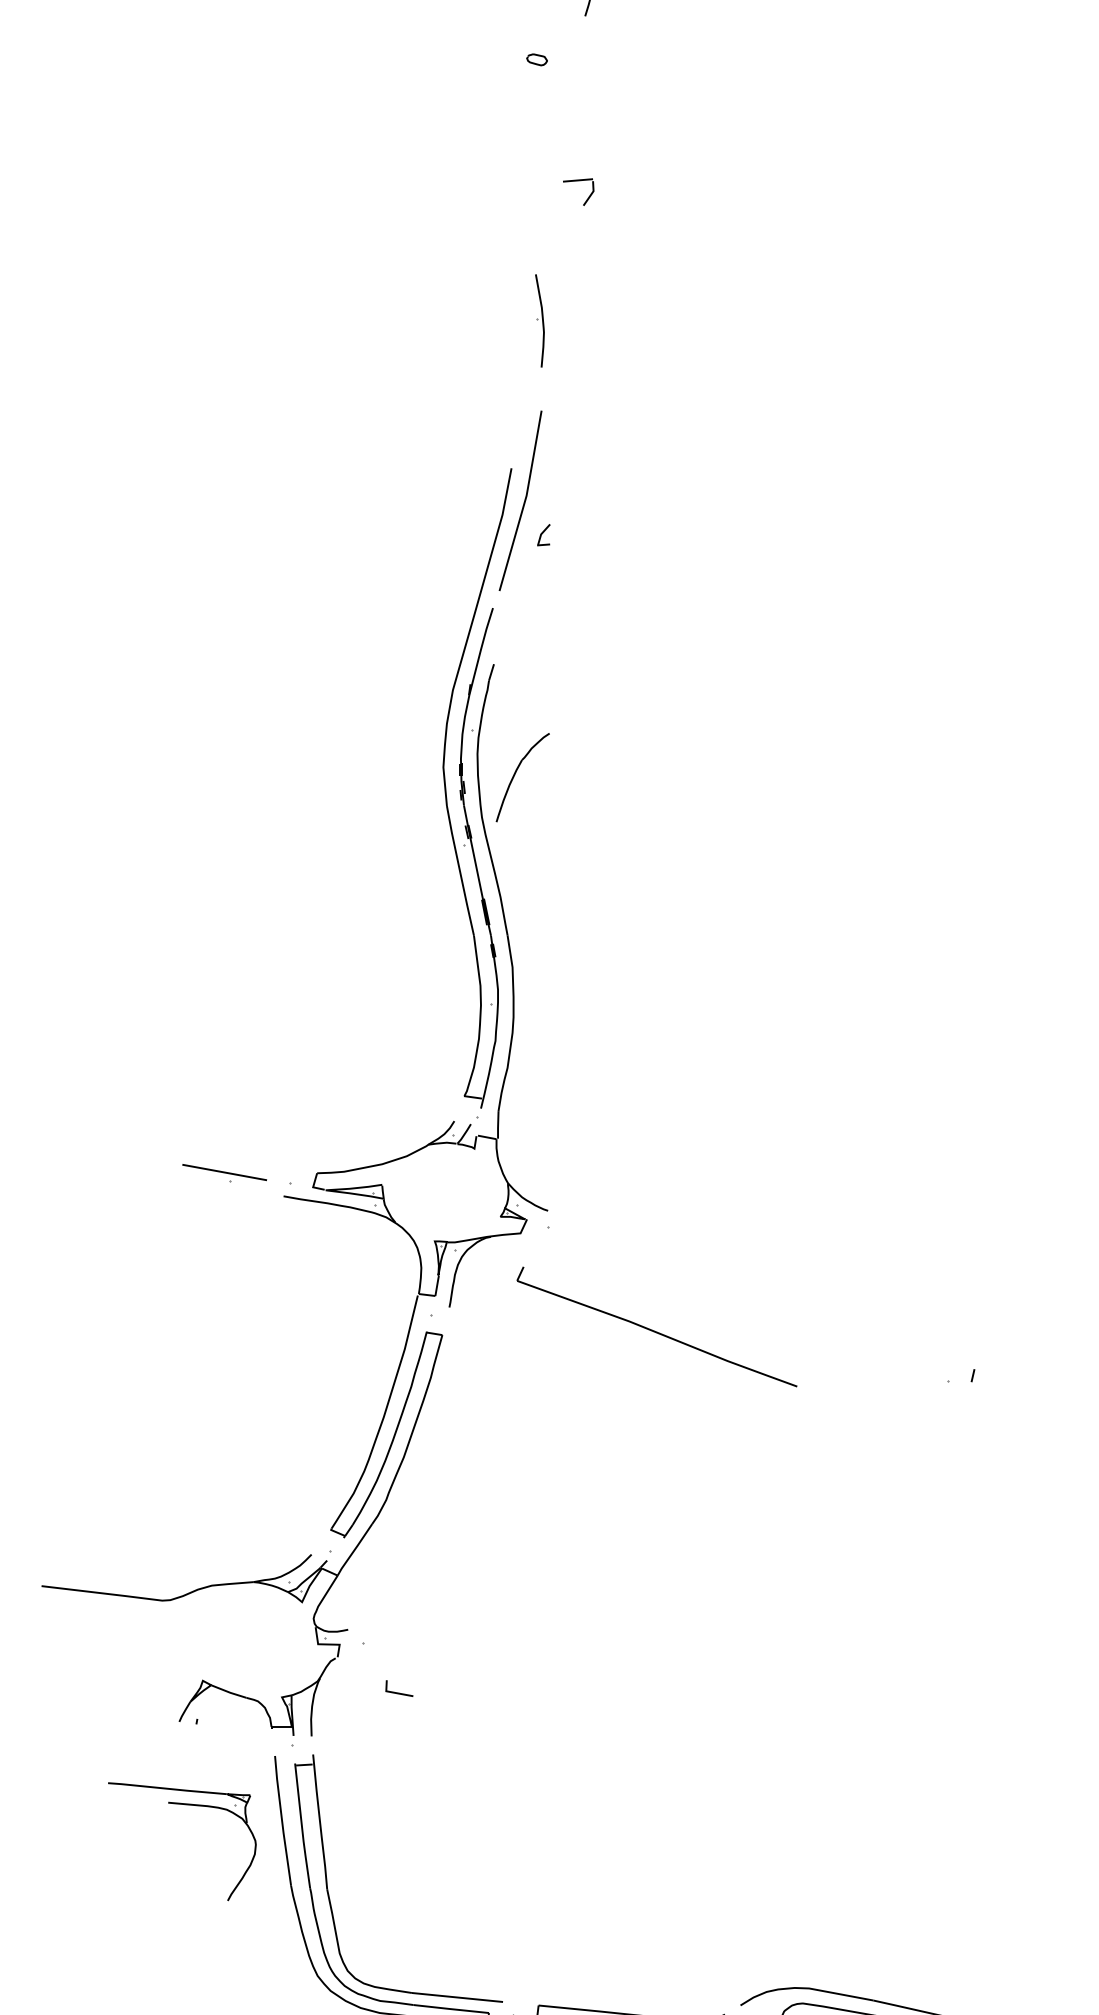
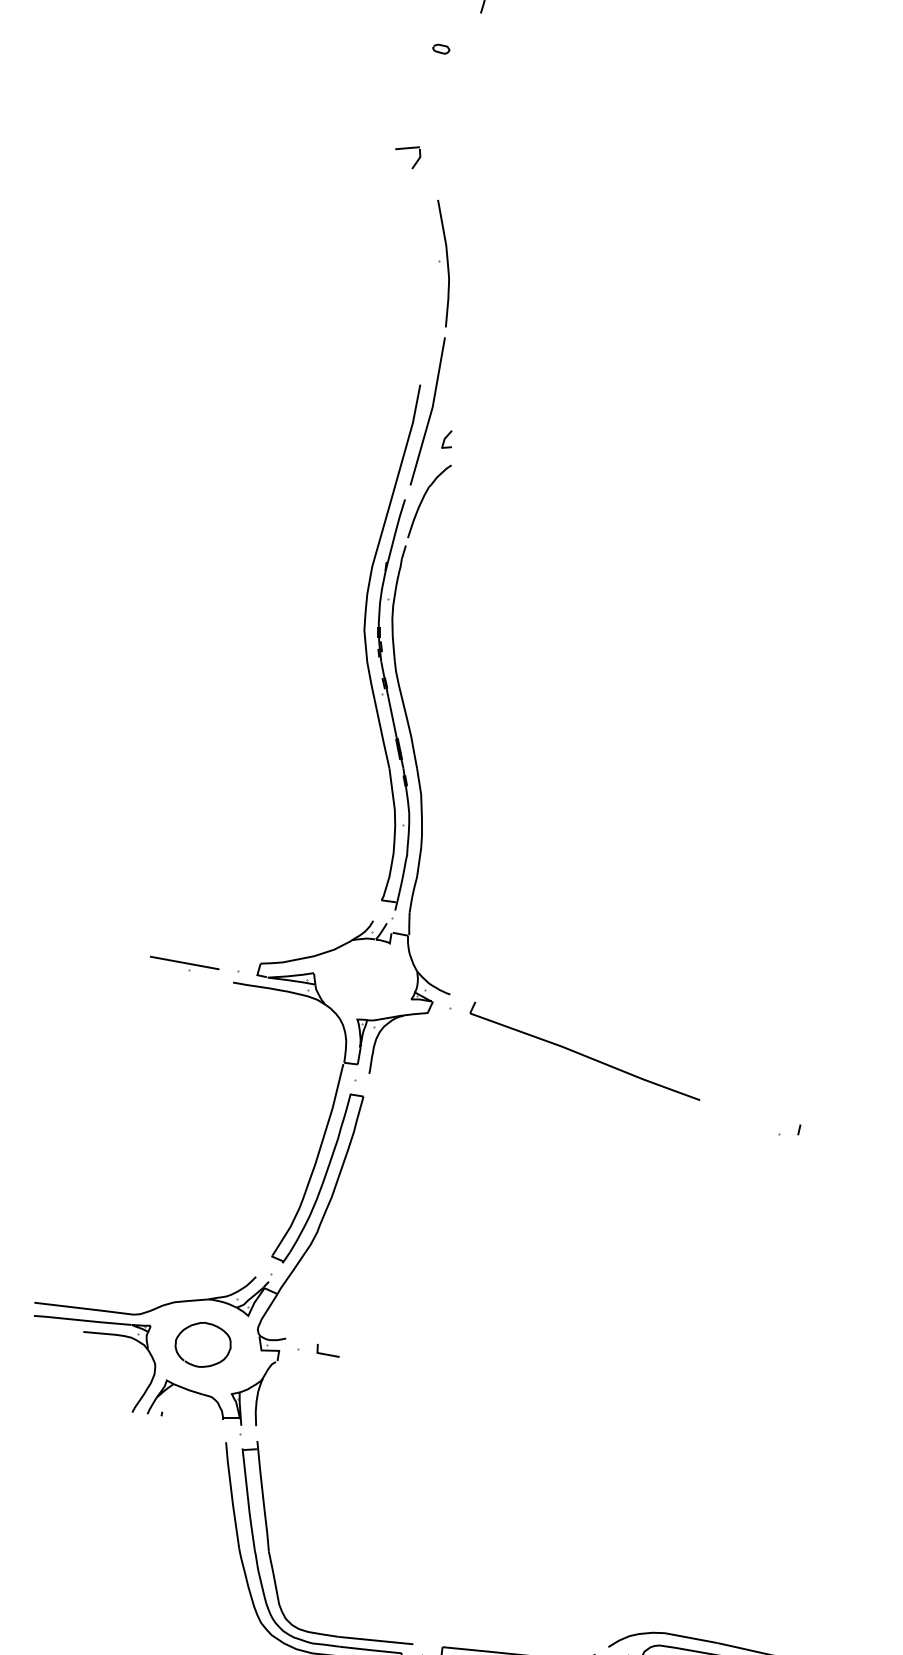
part: (578, 181) -> (407, 149), moved
part: (539, 320) -> (443, 263), size x1.67
part: (515, 775) -> (423, 499), moved
part: (656, 1326) -> (584, 1050), moved
curve: (238, 1613) -> (196, 1325), added
line: (399, 1692) -> (328, 1353), moved
part: (185, 1805) -> (97, 1334), moved

